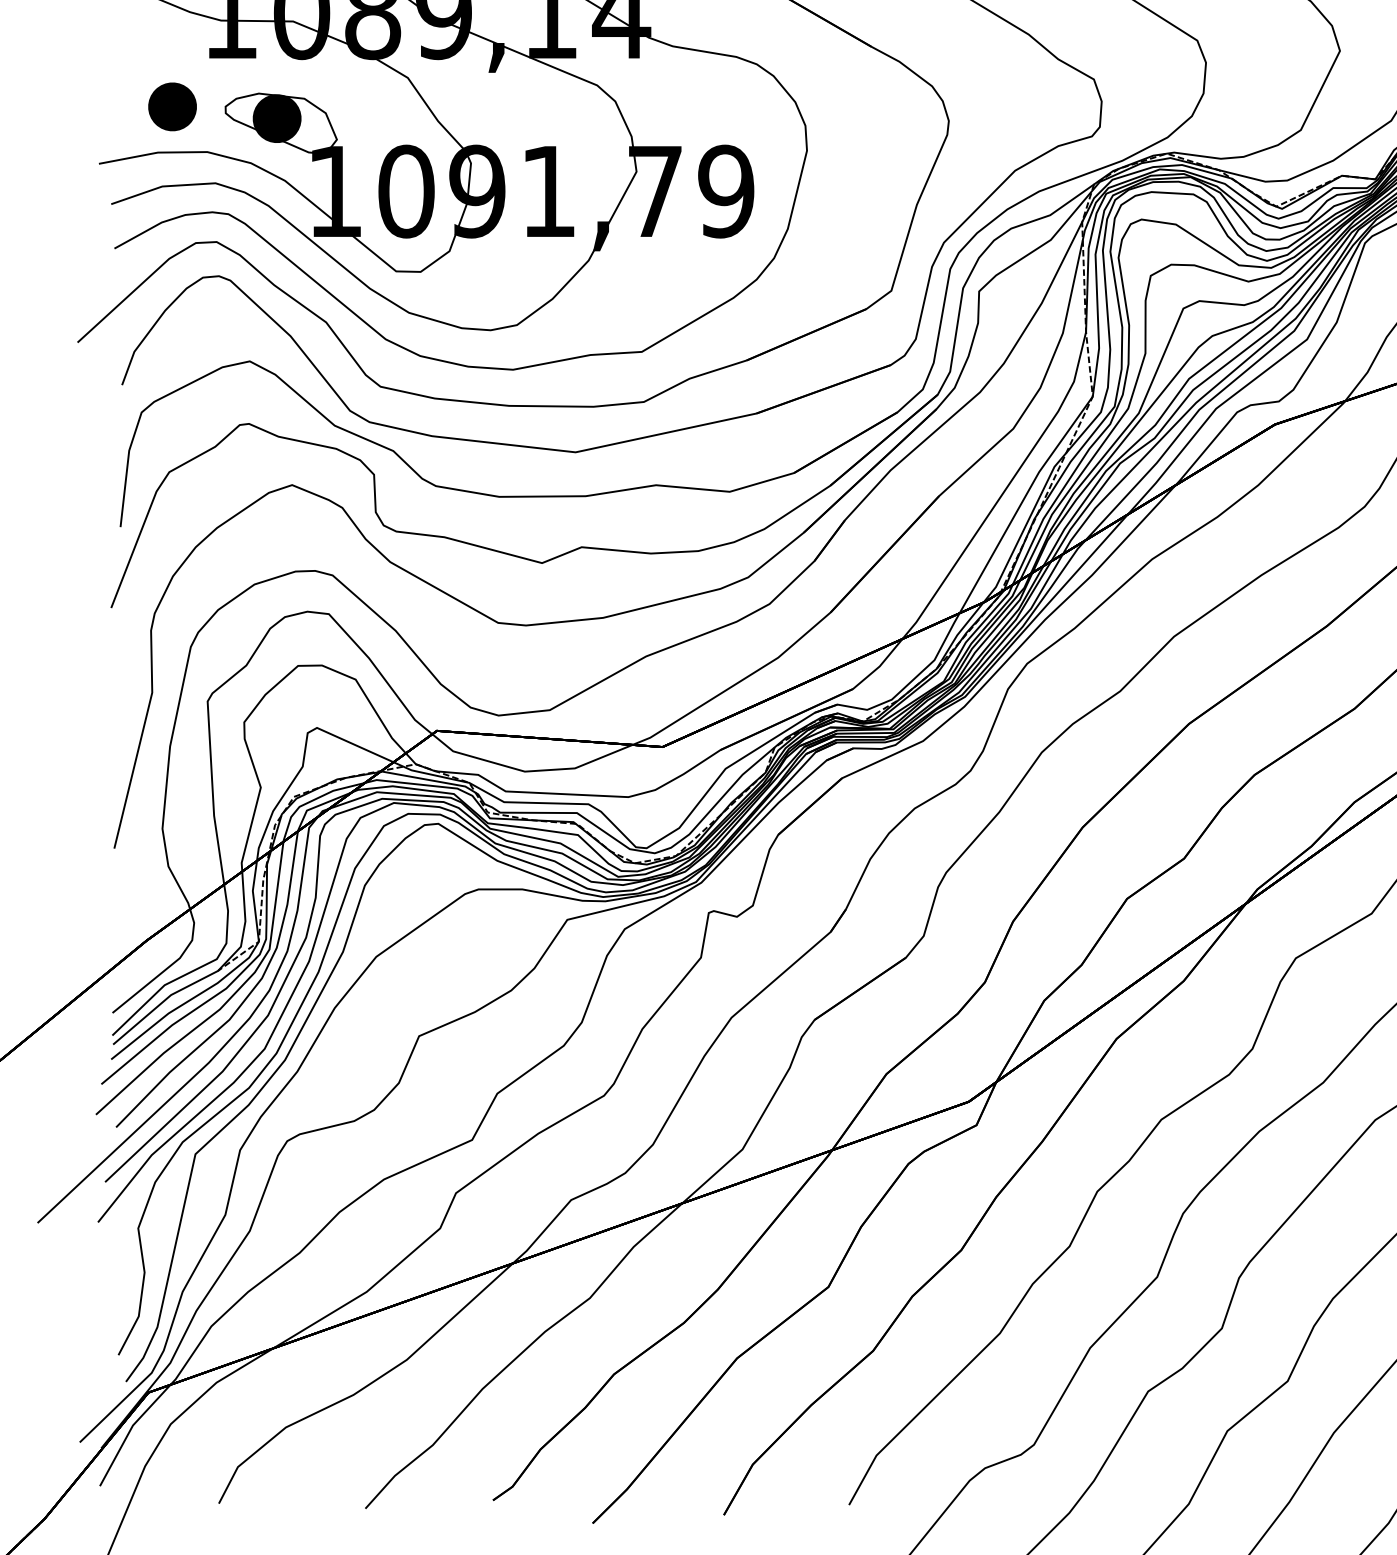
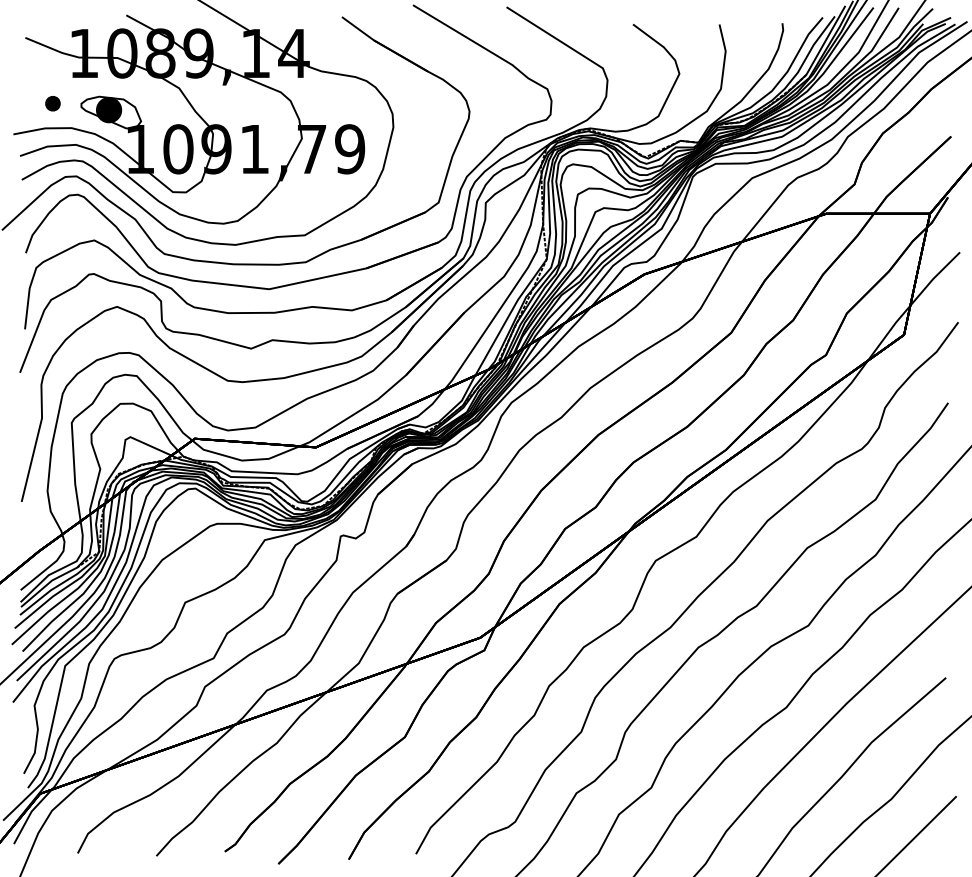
part: (171, 106) -> (52, 103), size x0.6

